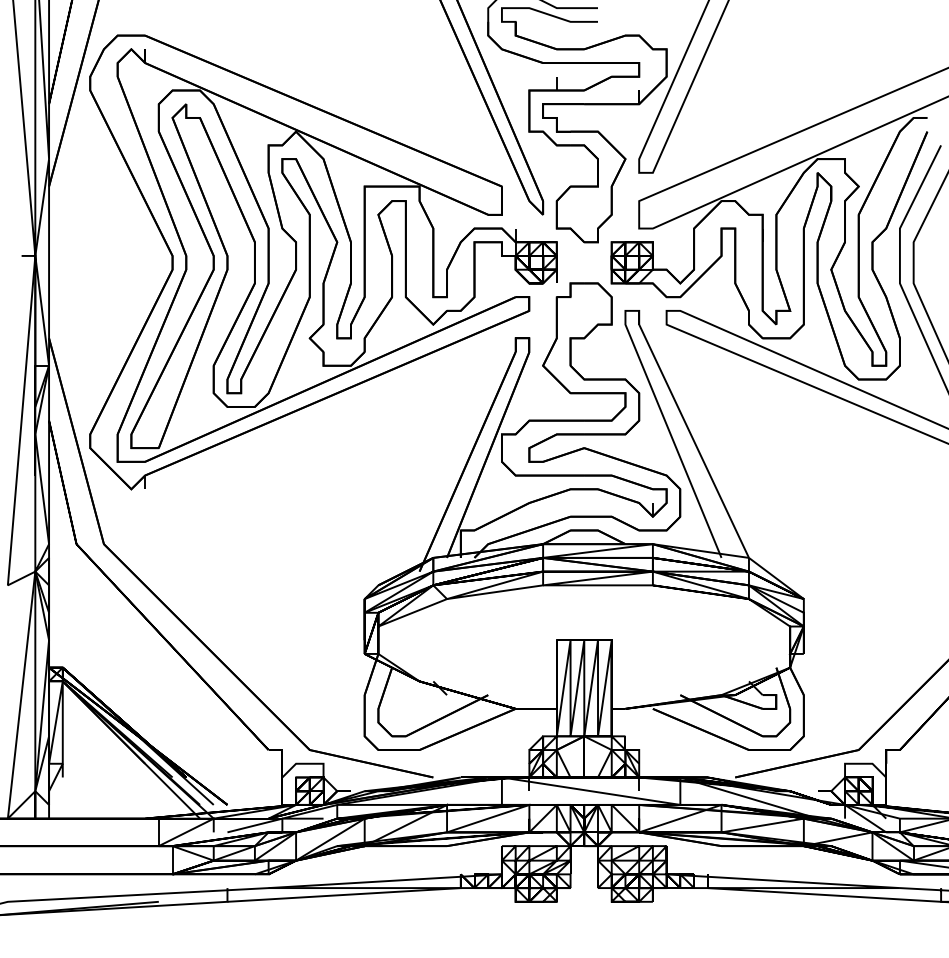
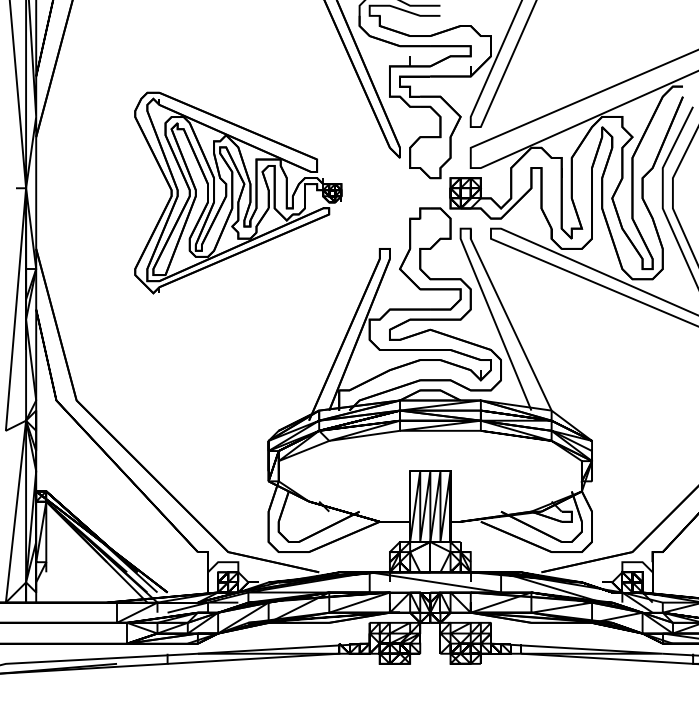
part: (323, 262) -> (238, 193), size x0.6

